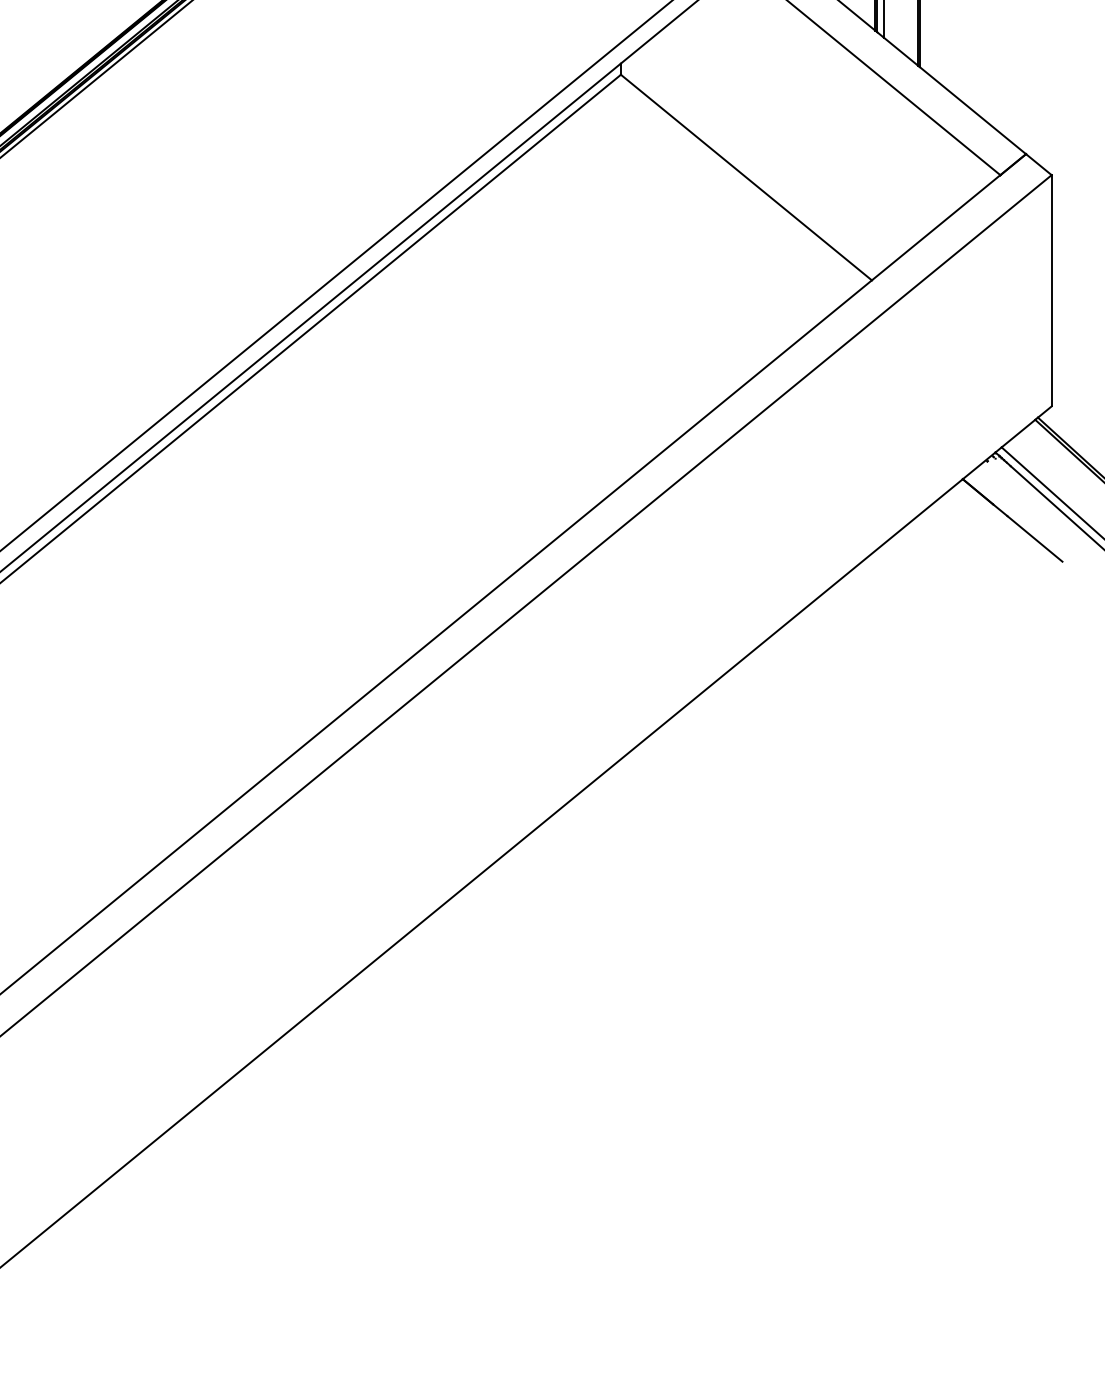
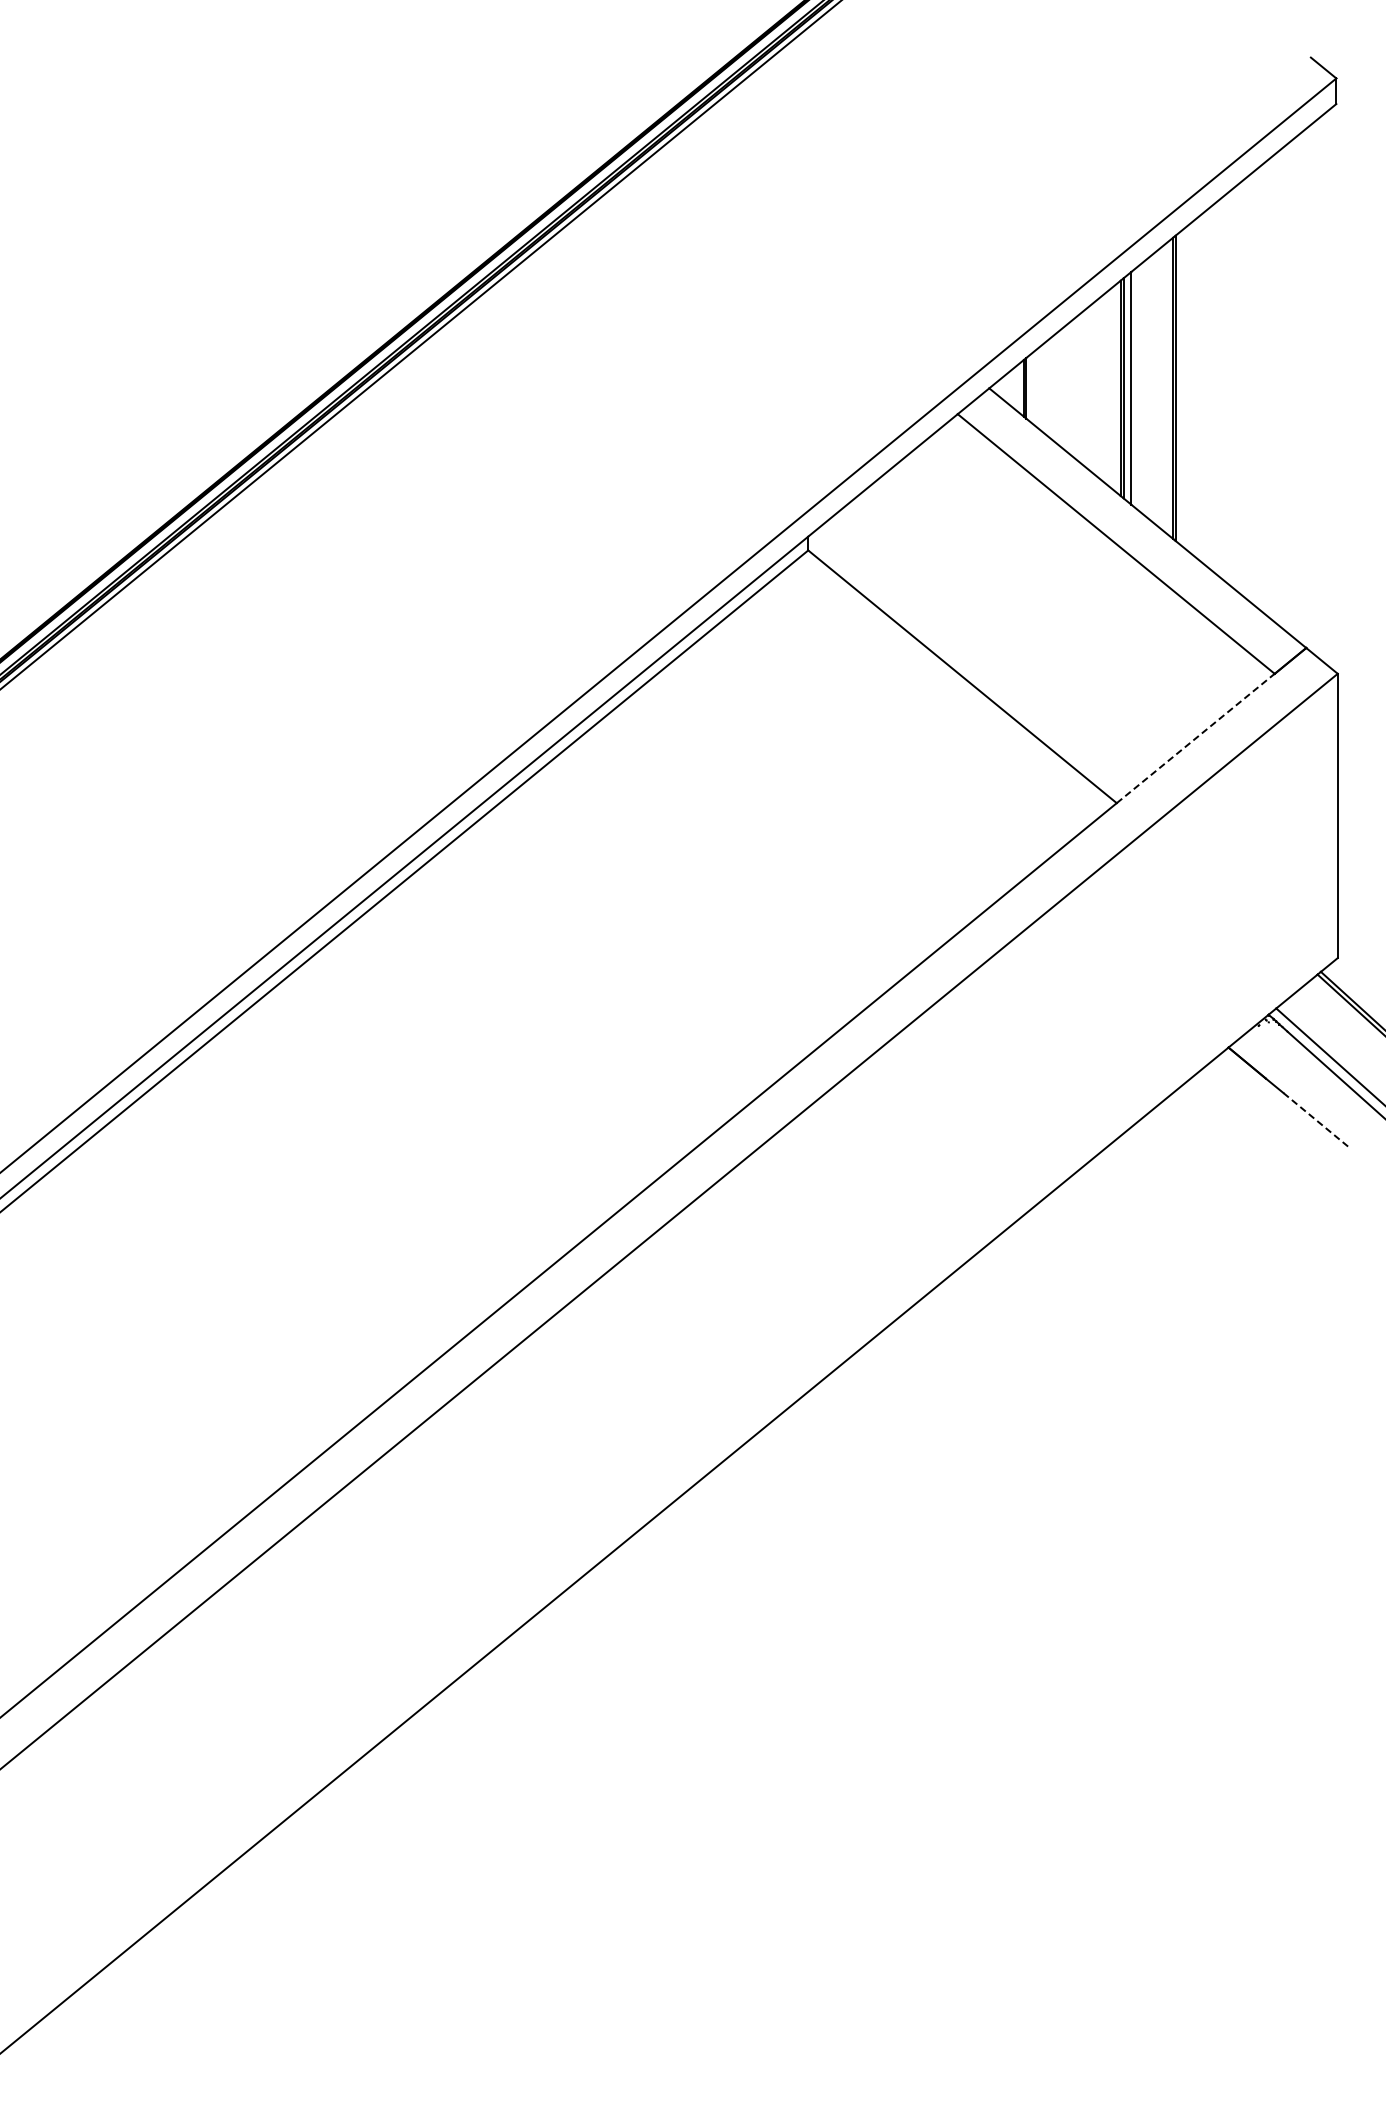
line: (936, 227) -> (1196, 738), solid -> dashed
line: (1035, 539) -> (1317, 1121), solid -> dashed

